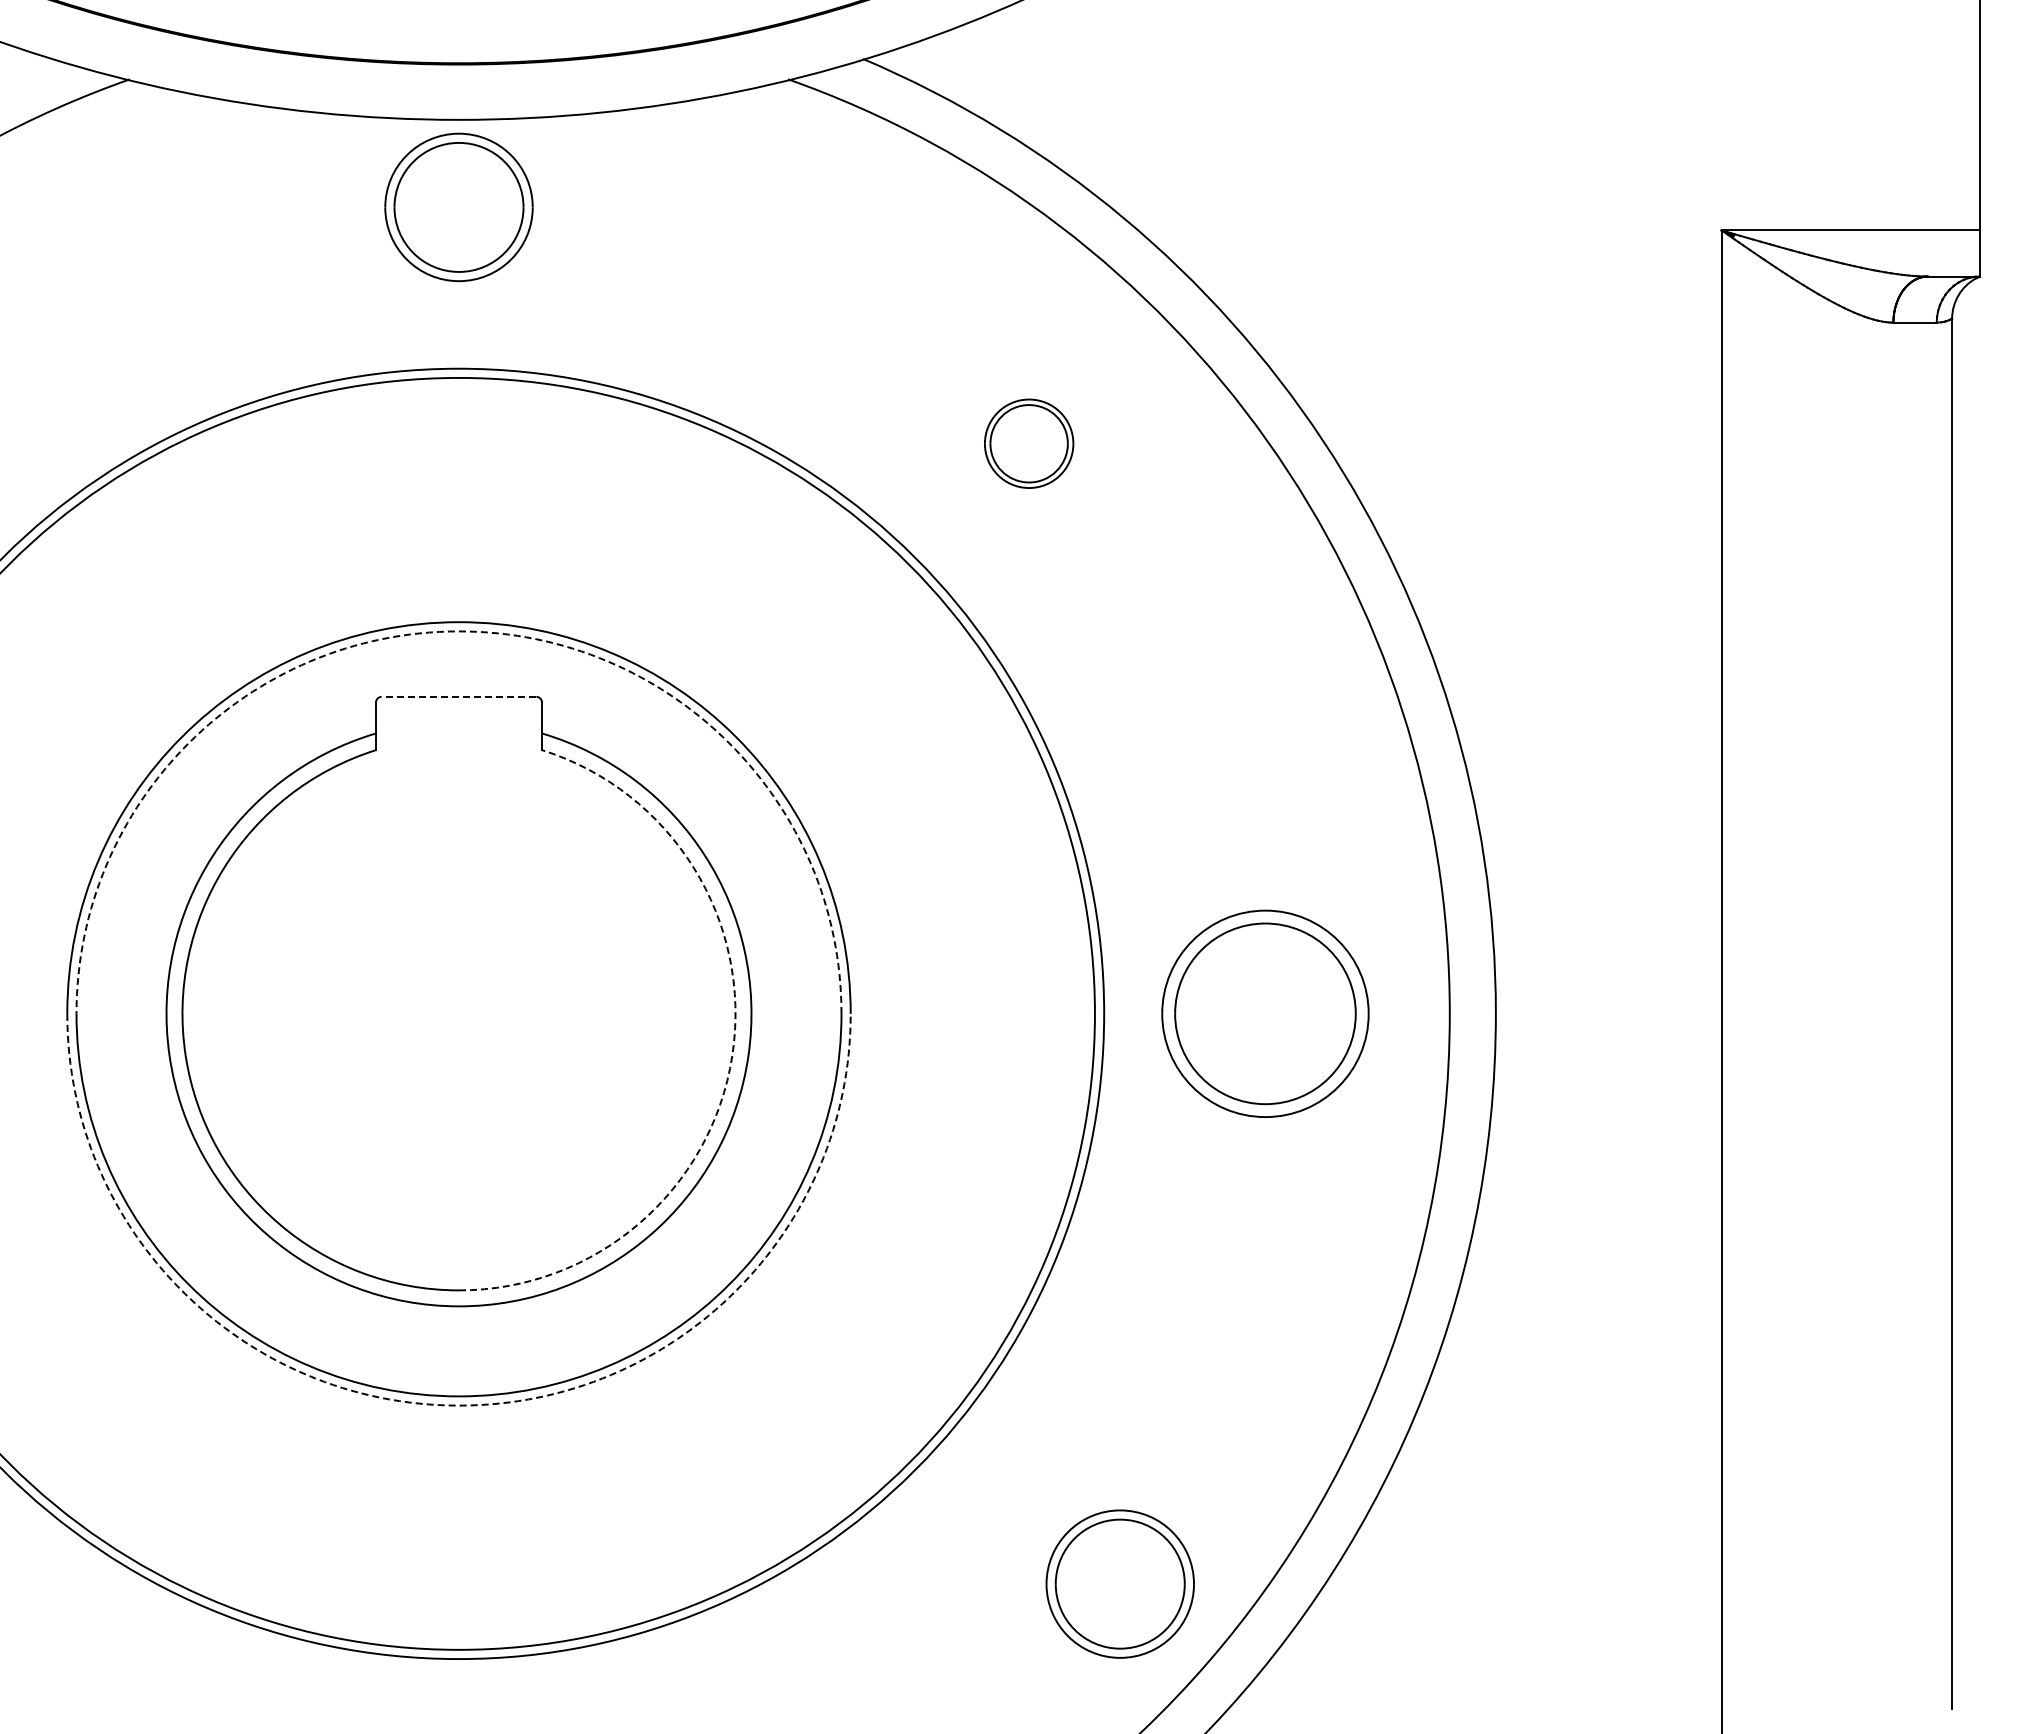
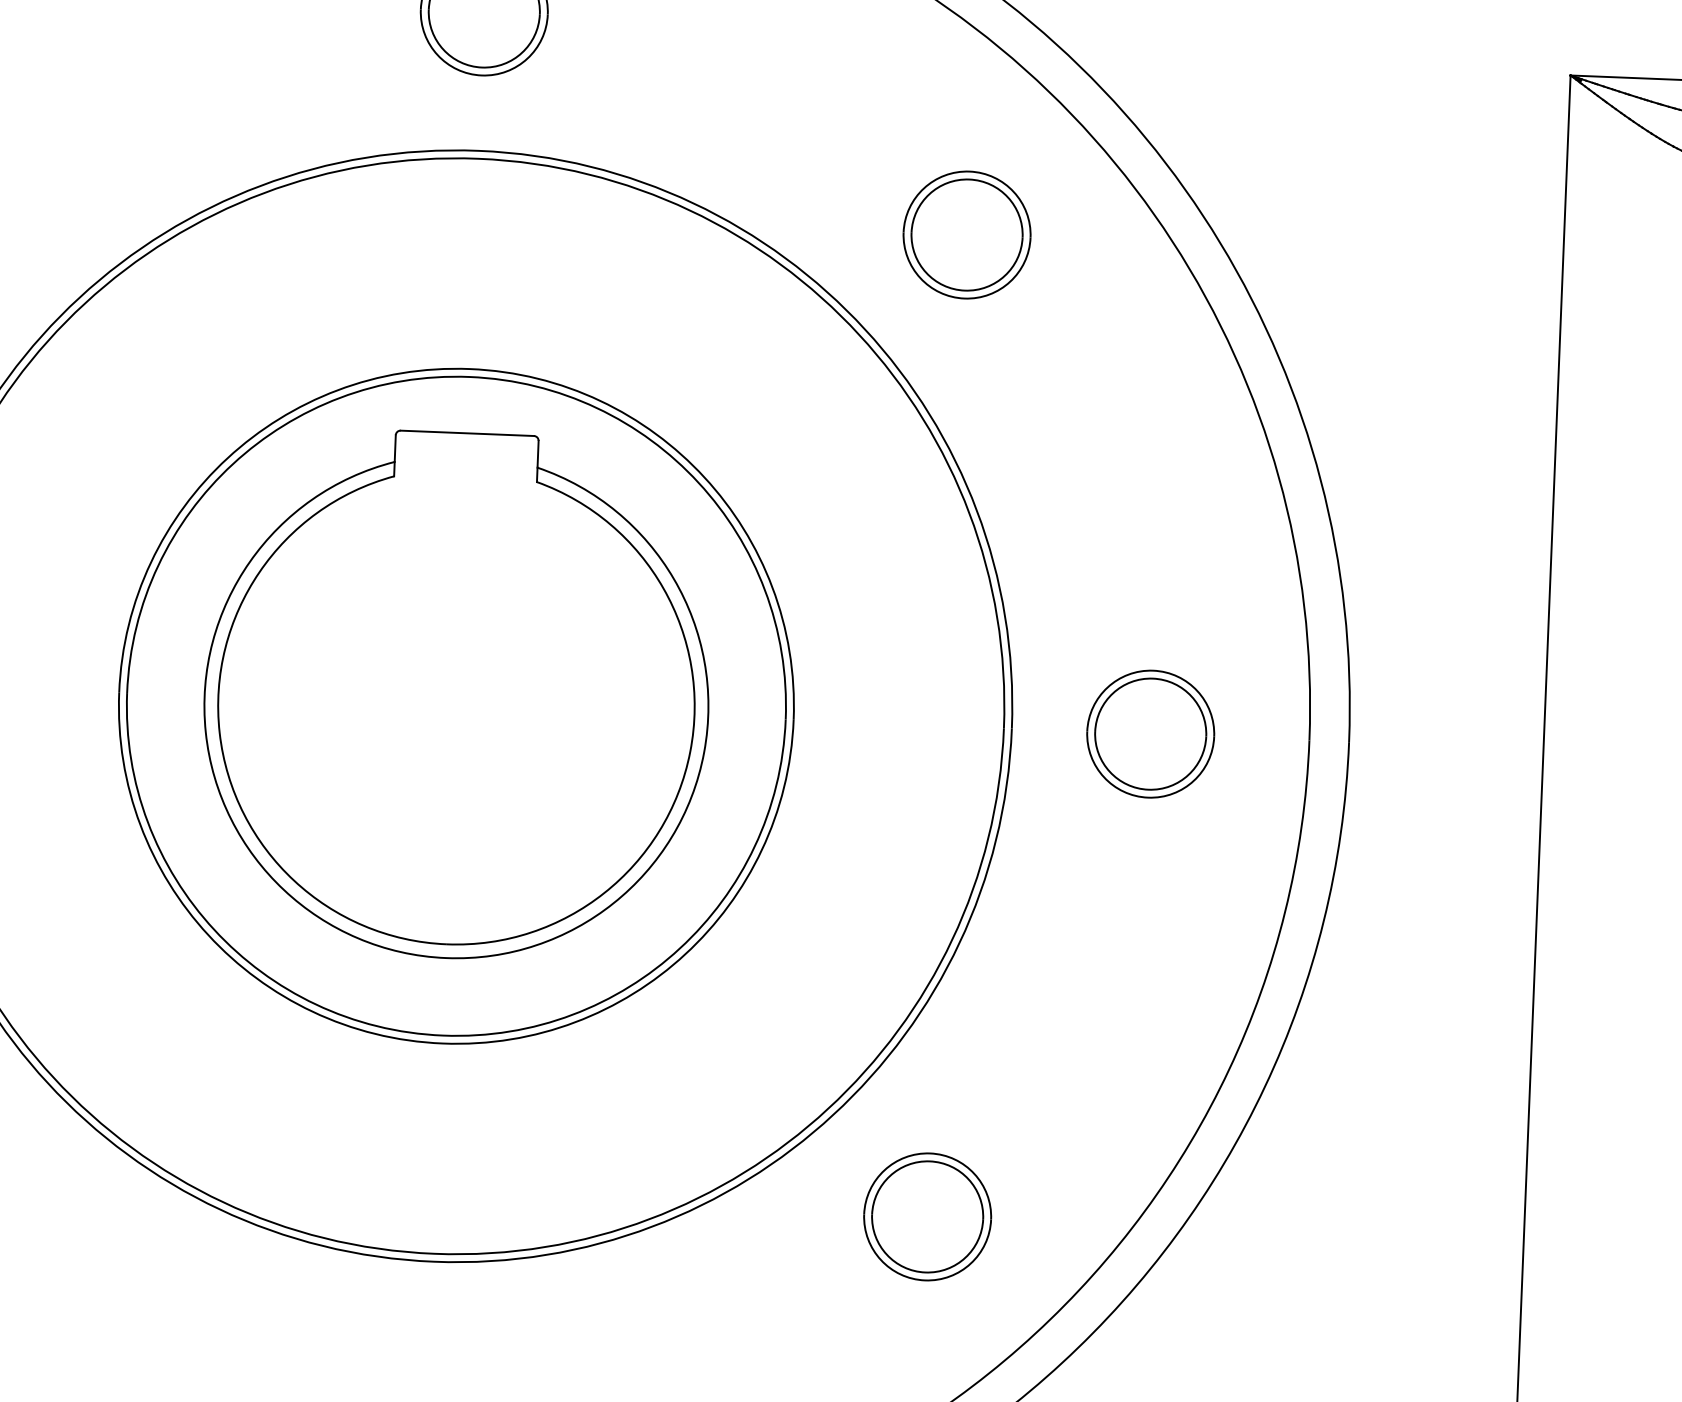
part: (1028, 443) -> (966, 234), size x1.67
arc: (459, 631) -> (470, 377), dashed -> solid
line: (458, 696) -> (466, 433), dashed -> solid
part: (1265, 1013) -> (1150, 733), size x0.71
arc: (732, 1055) -> (690, 751), dashed -> solid
arc: (459, 1405) -> (443, 1043), dashed -> solid
part: (1119, 1583) -> (927, 1216), moved

